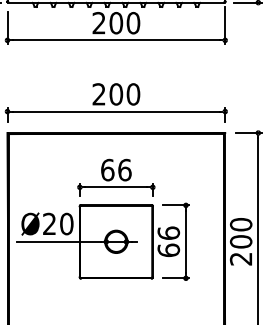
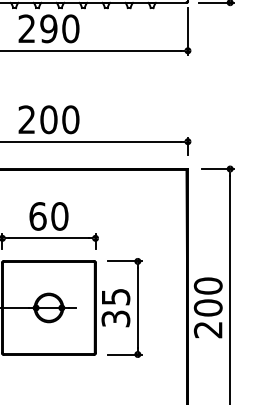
text: (116, 23) -> (49, 29), 200 -> 290
text: (124, 169) -> (59, 215), 66 -> 60
text: (168, 241) -> (115, 307), 66 -> 35

